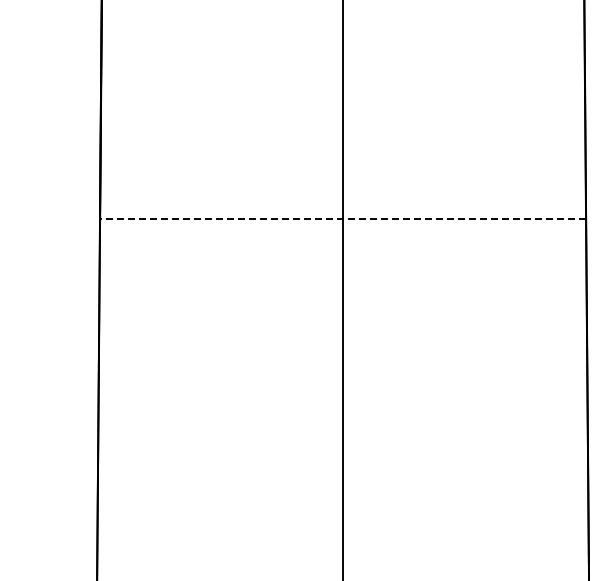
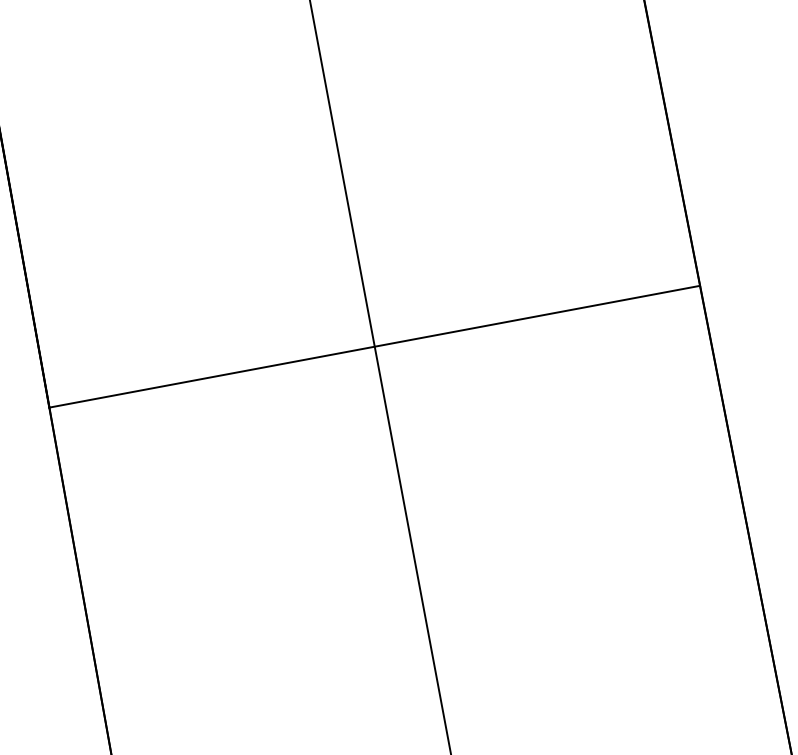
line: (343, 219) -> (375, 346), dashed -> solid

